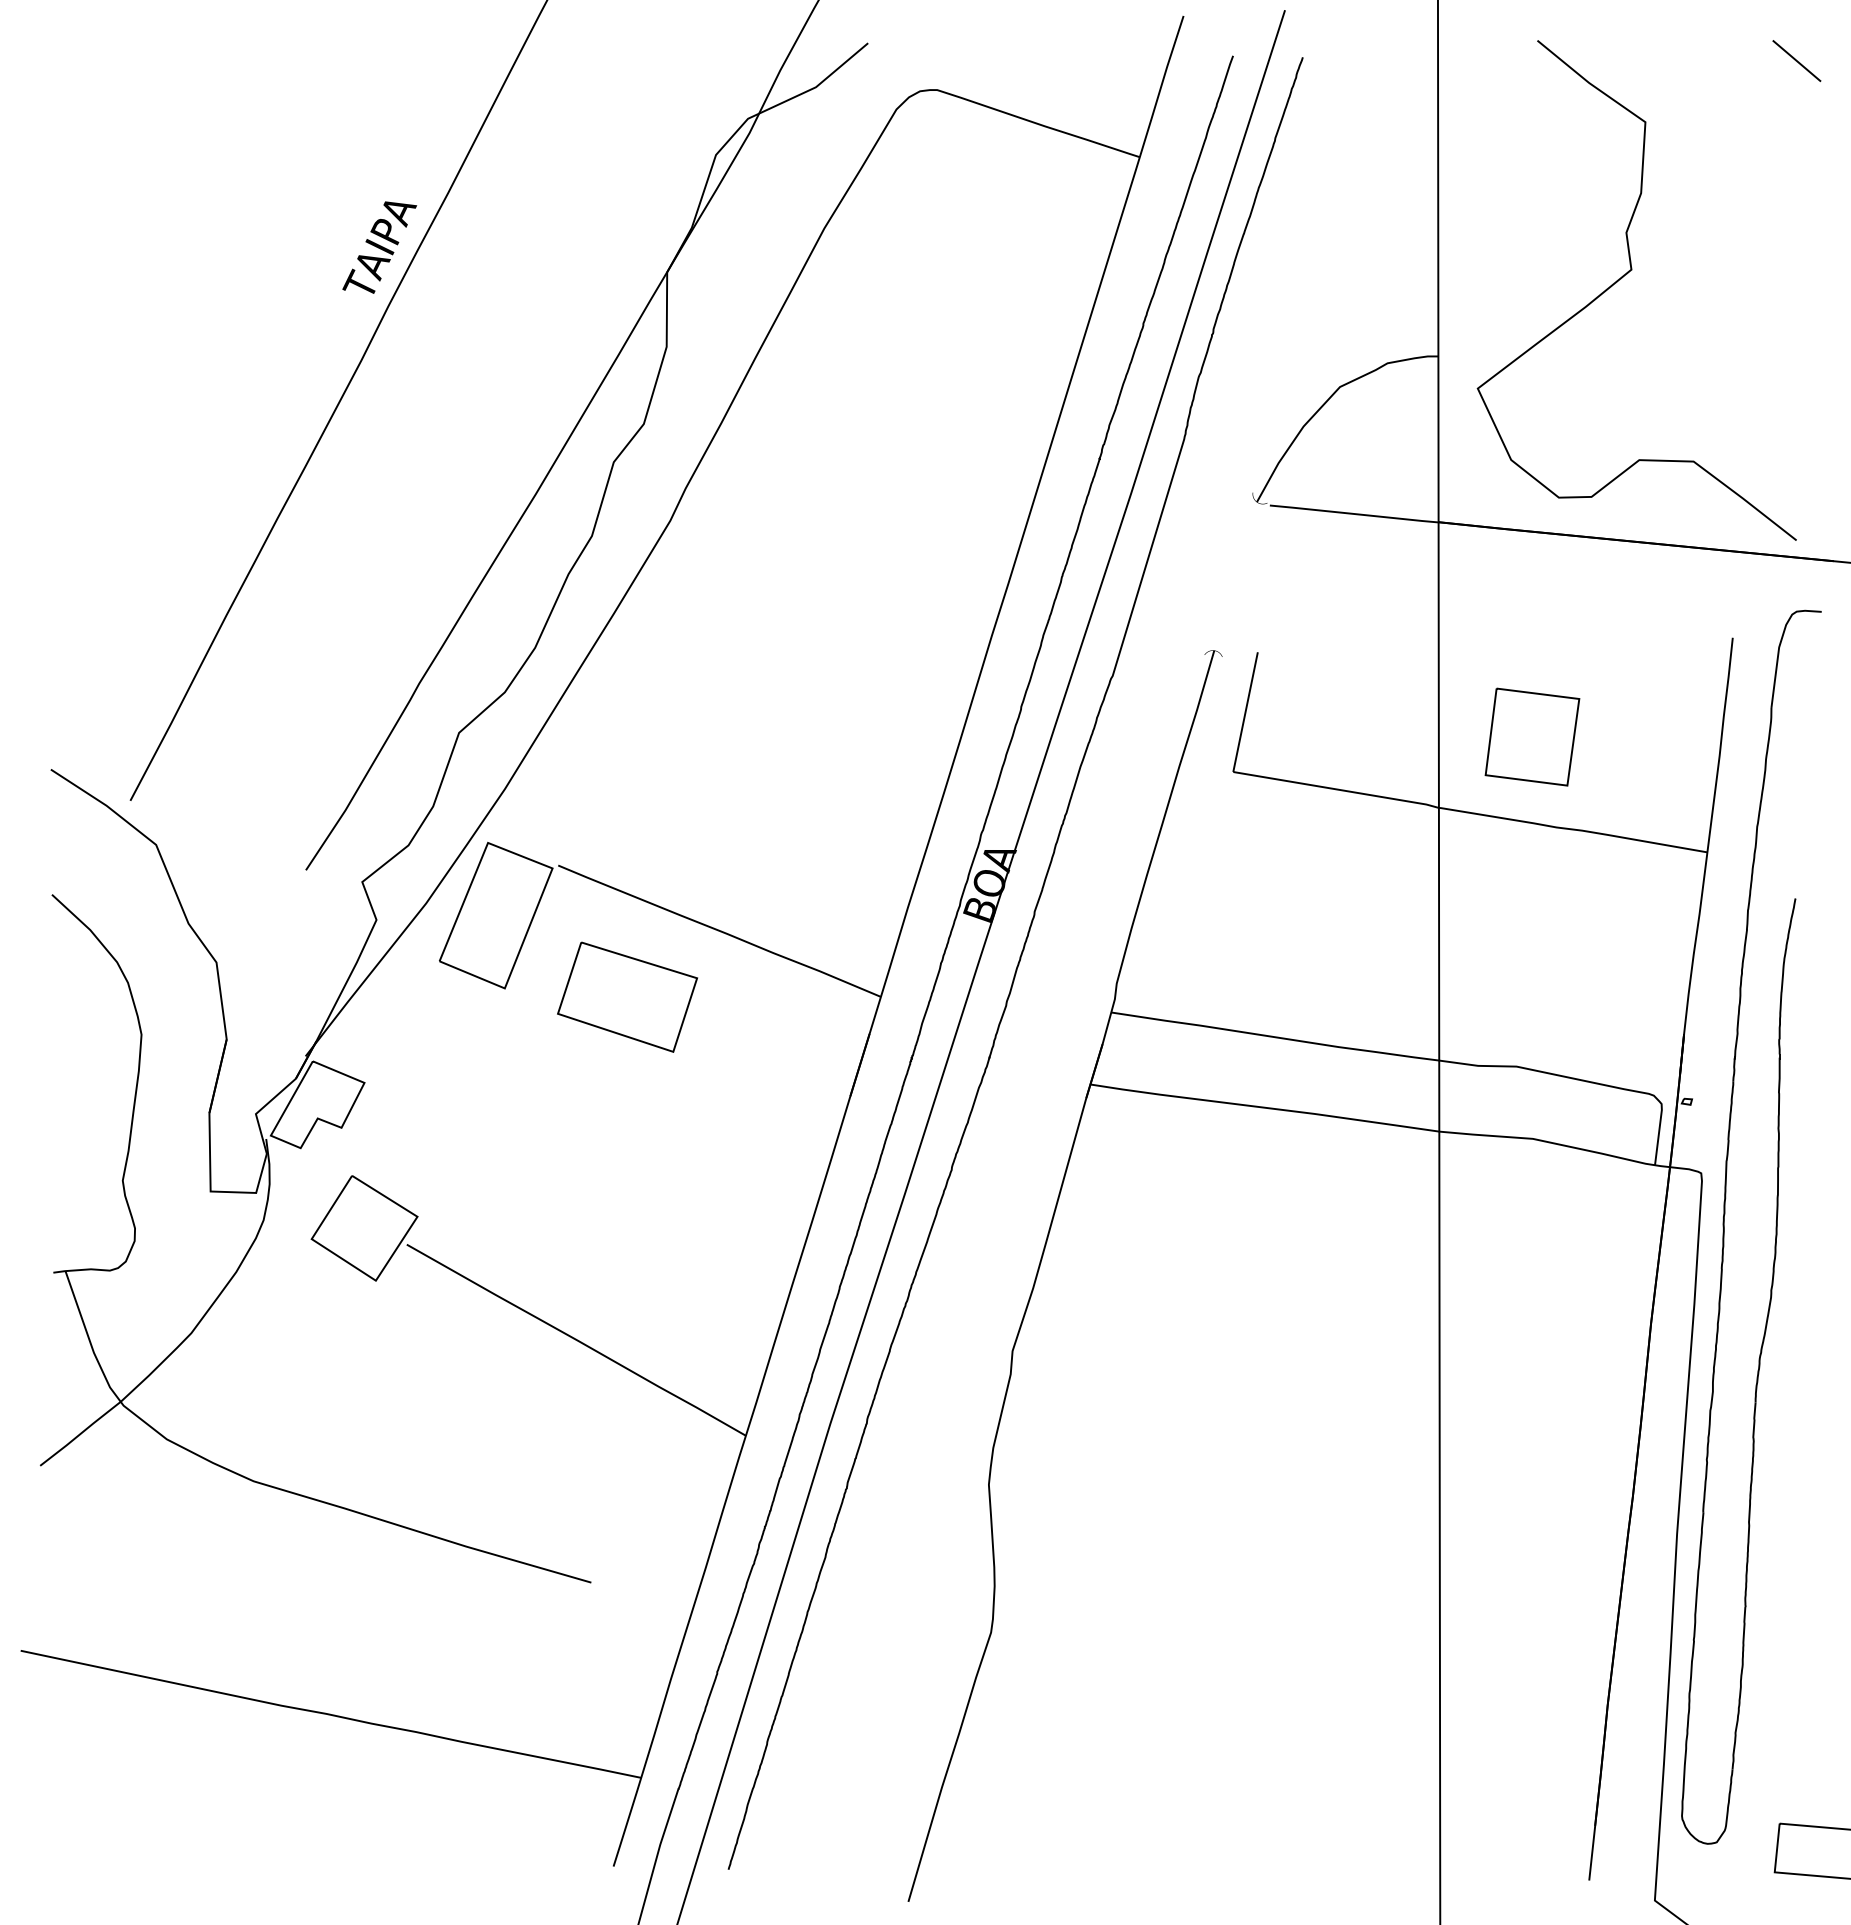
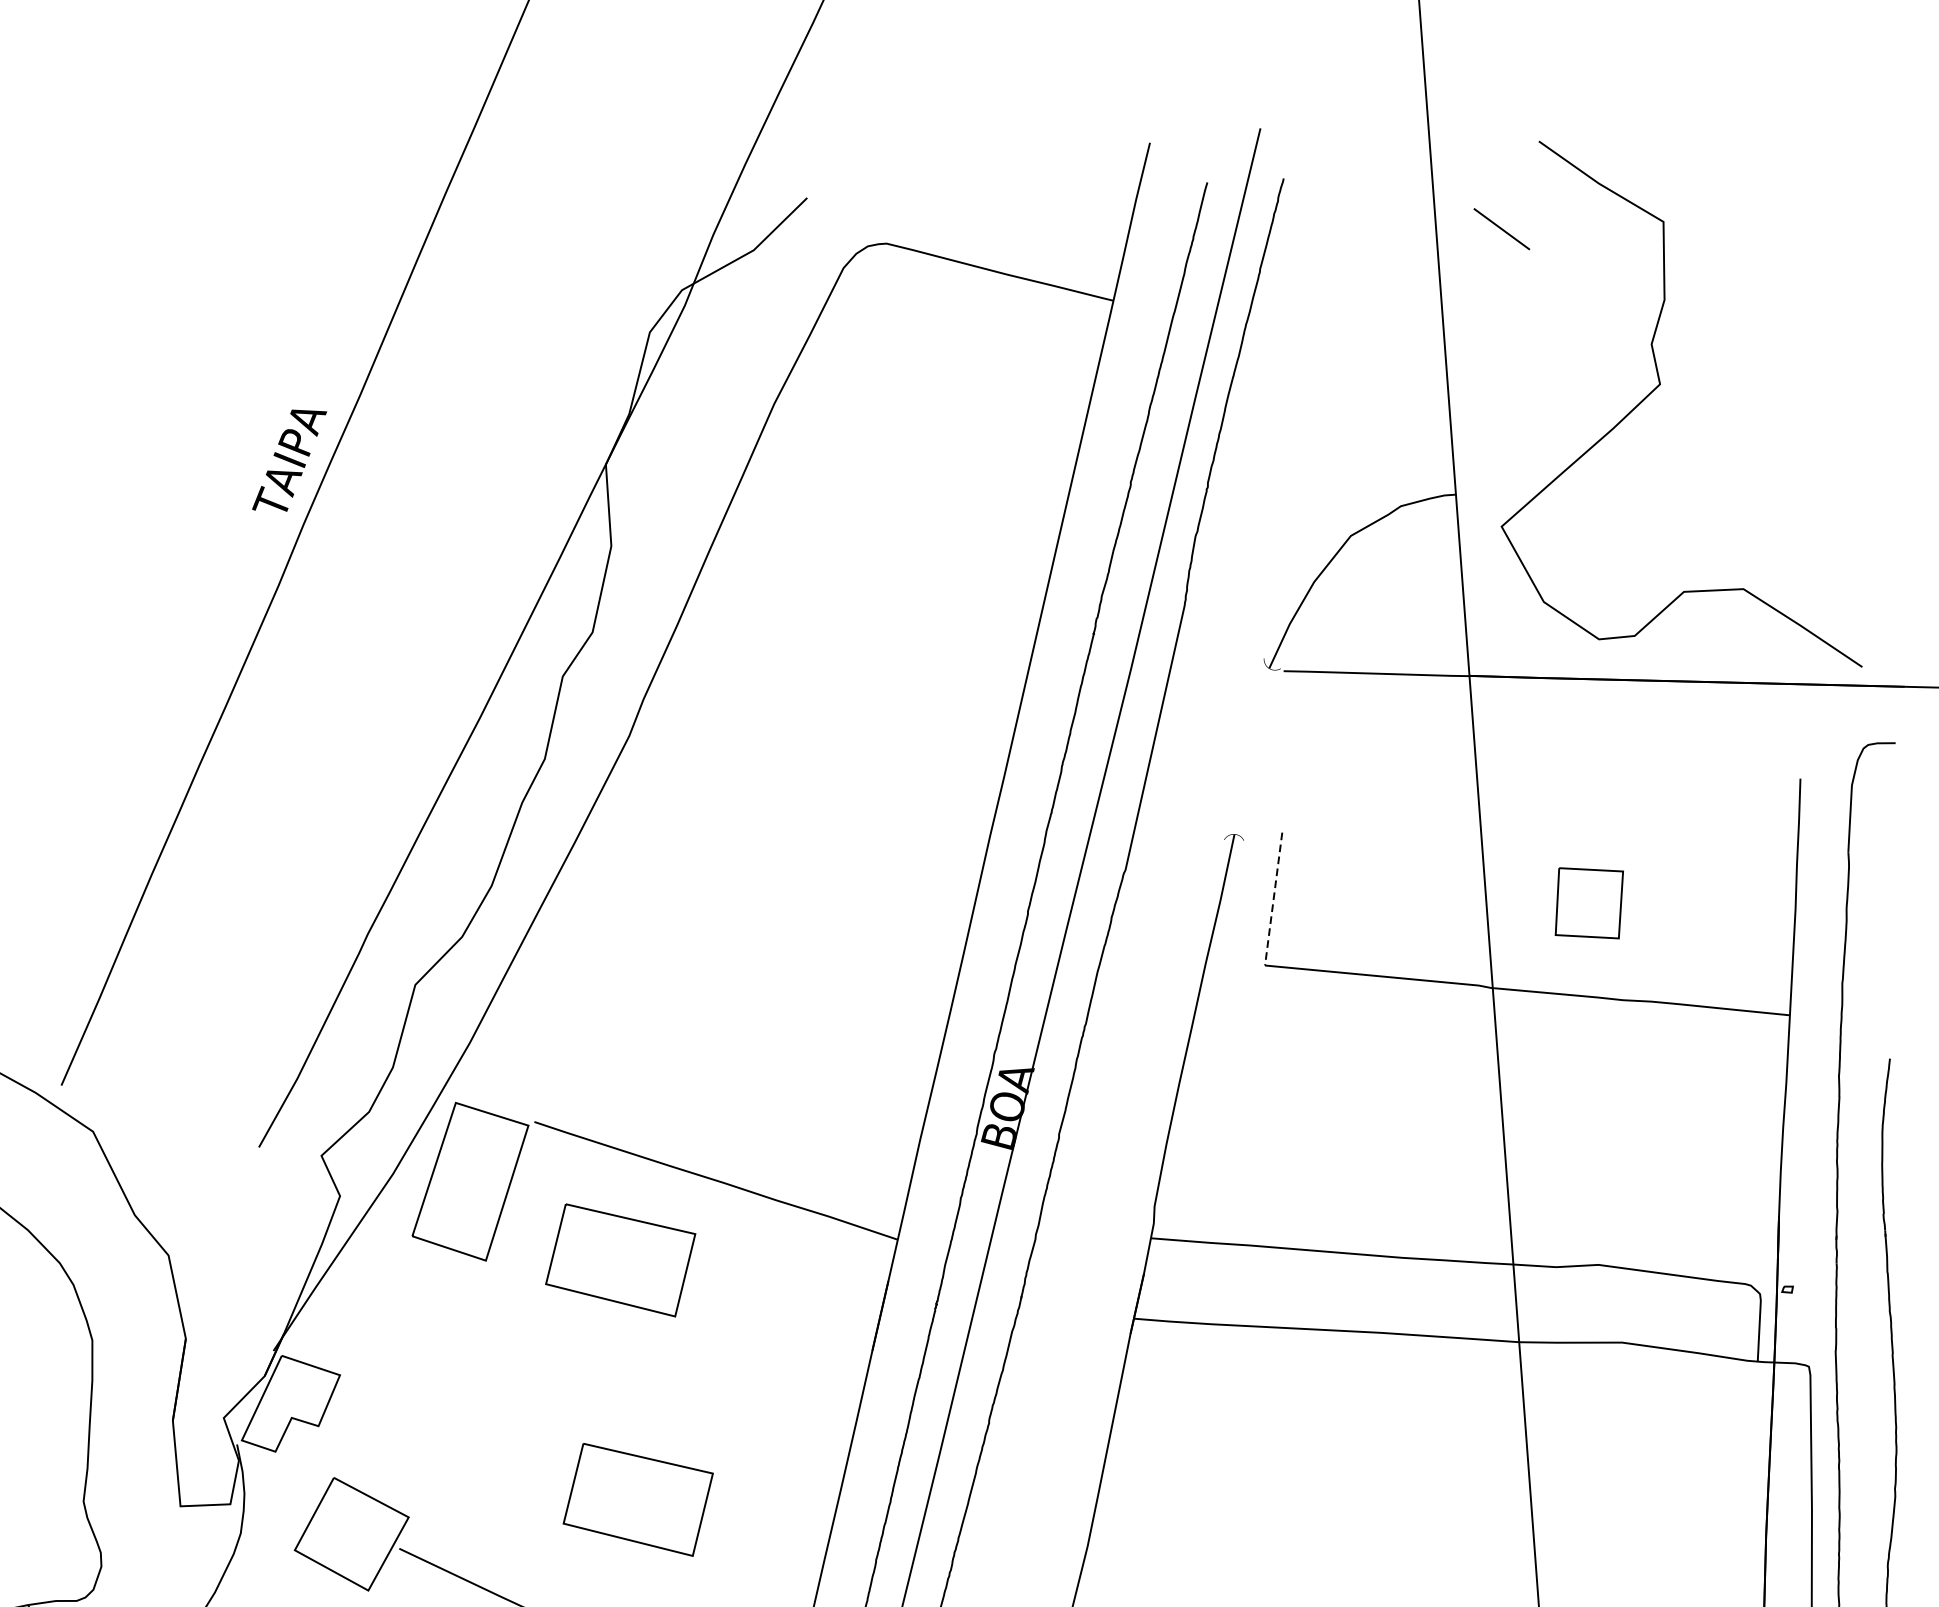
line: (1796, 60) -> (1501, 228), moved
line: (1245, 712) -> (1273, 899), solid -> dashed
part: (1532, 736) -> (1589, 902), size x0.7
part: (627, 1215) -> (638, 1499), added

